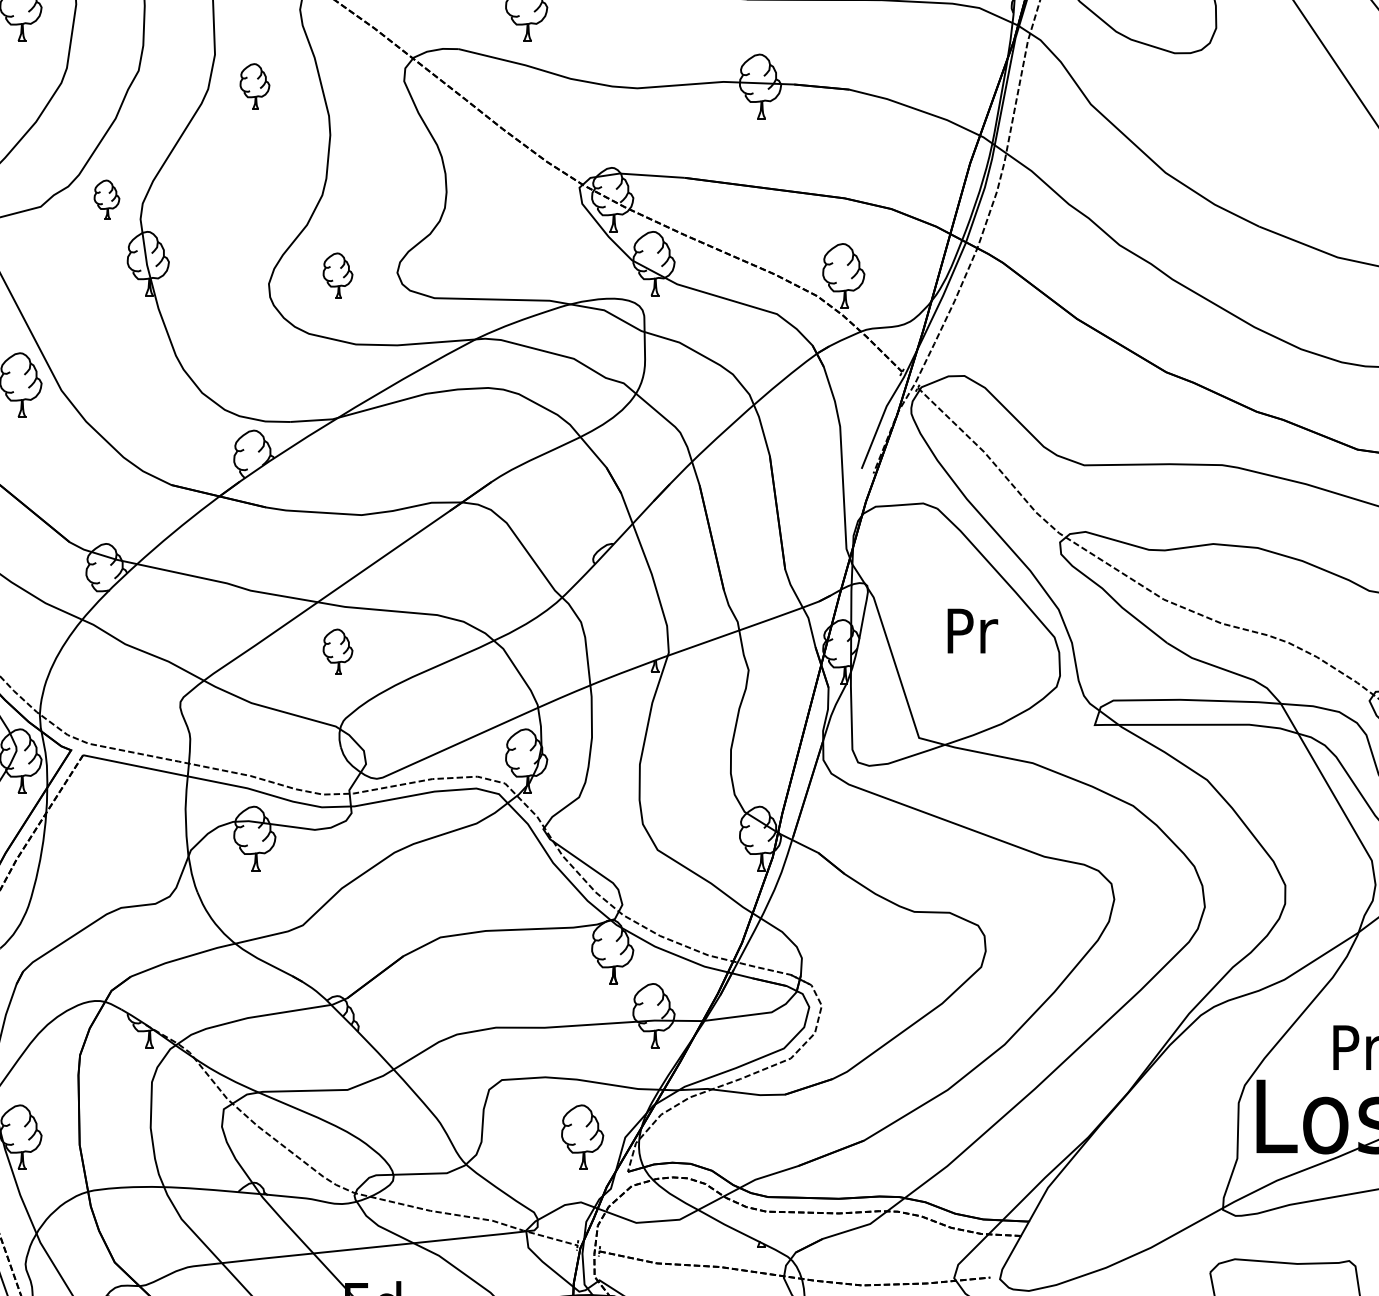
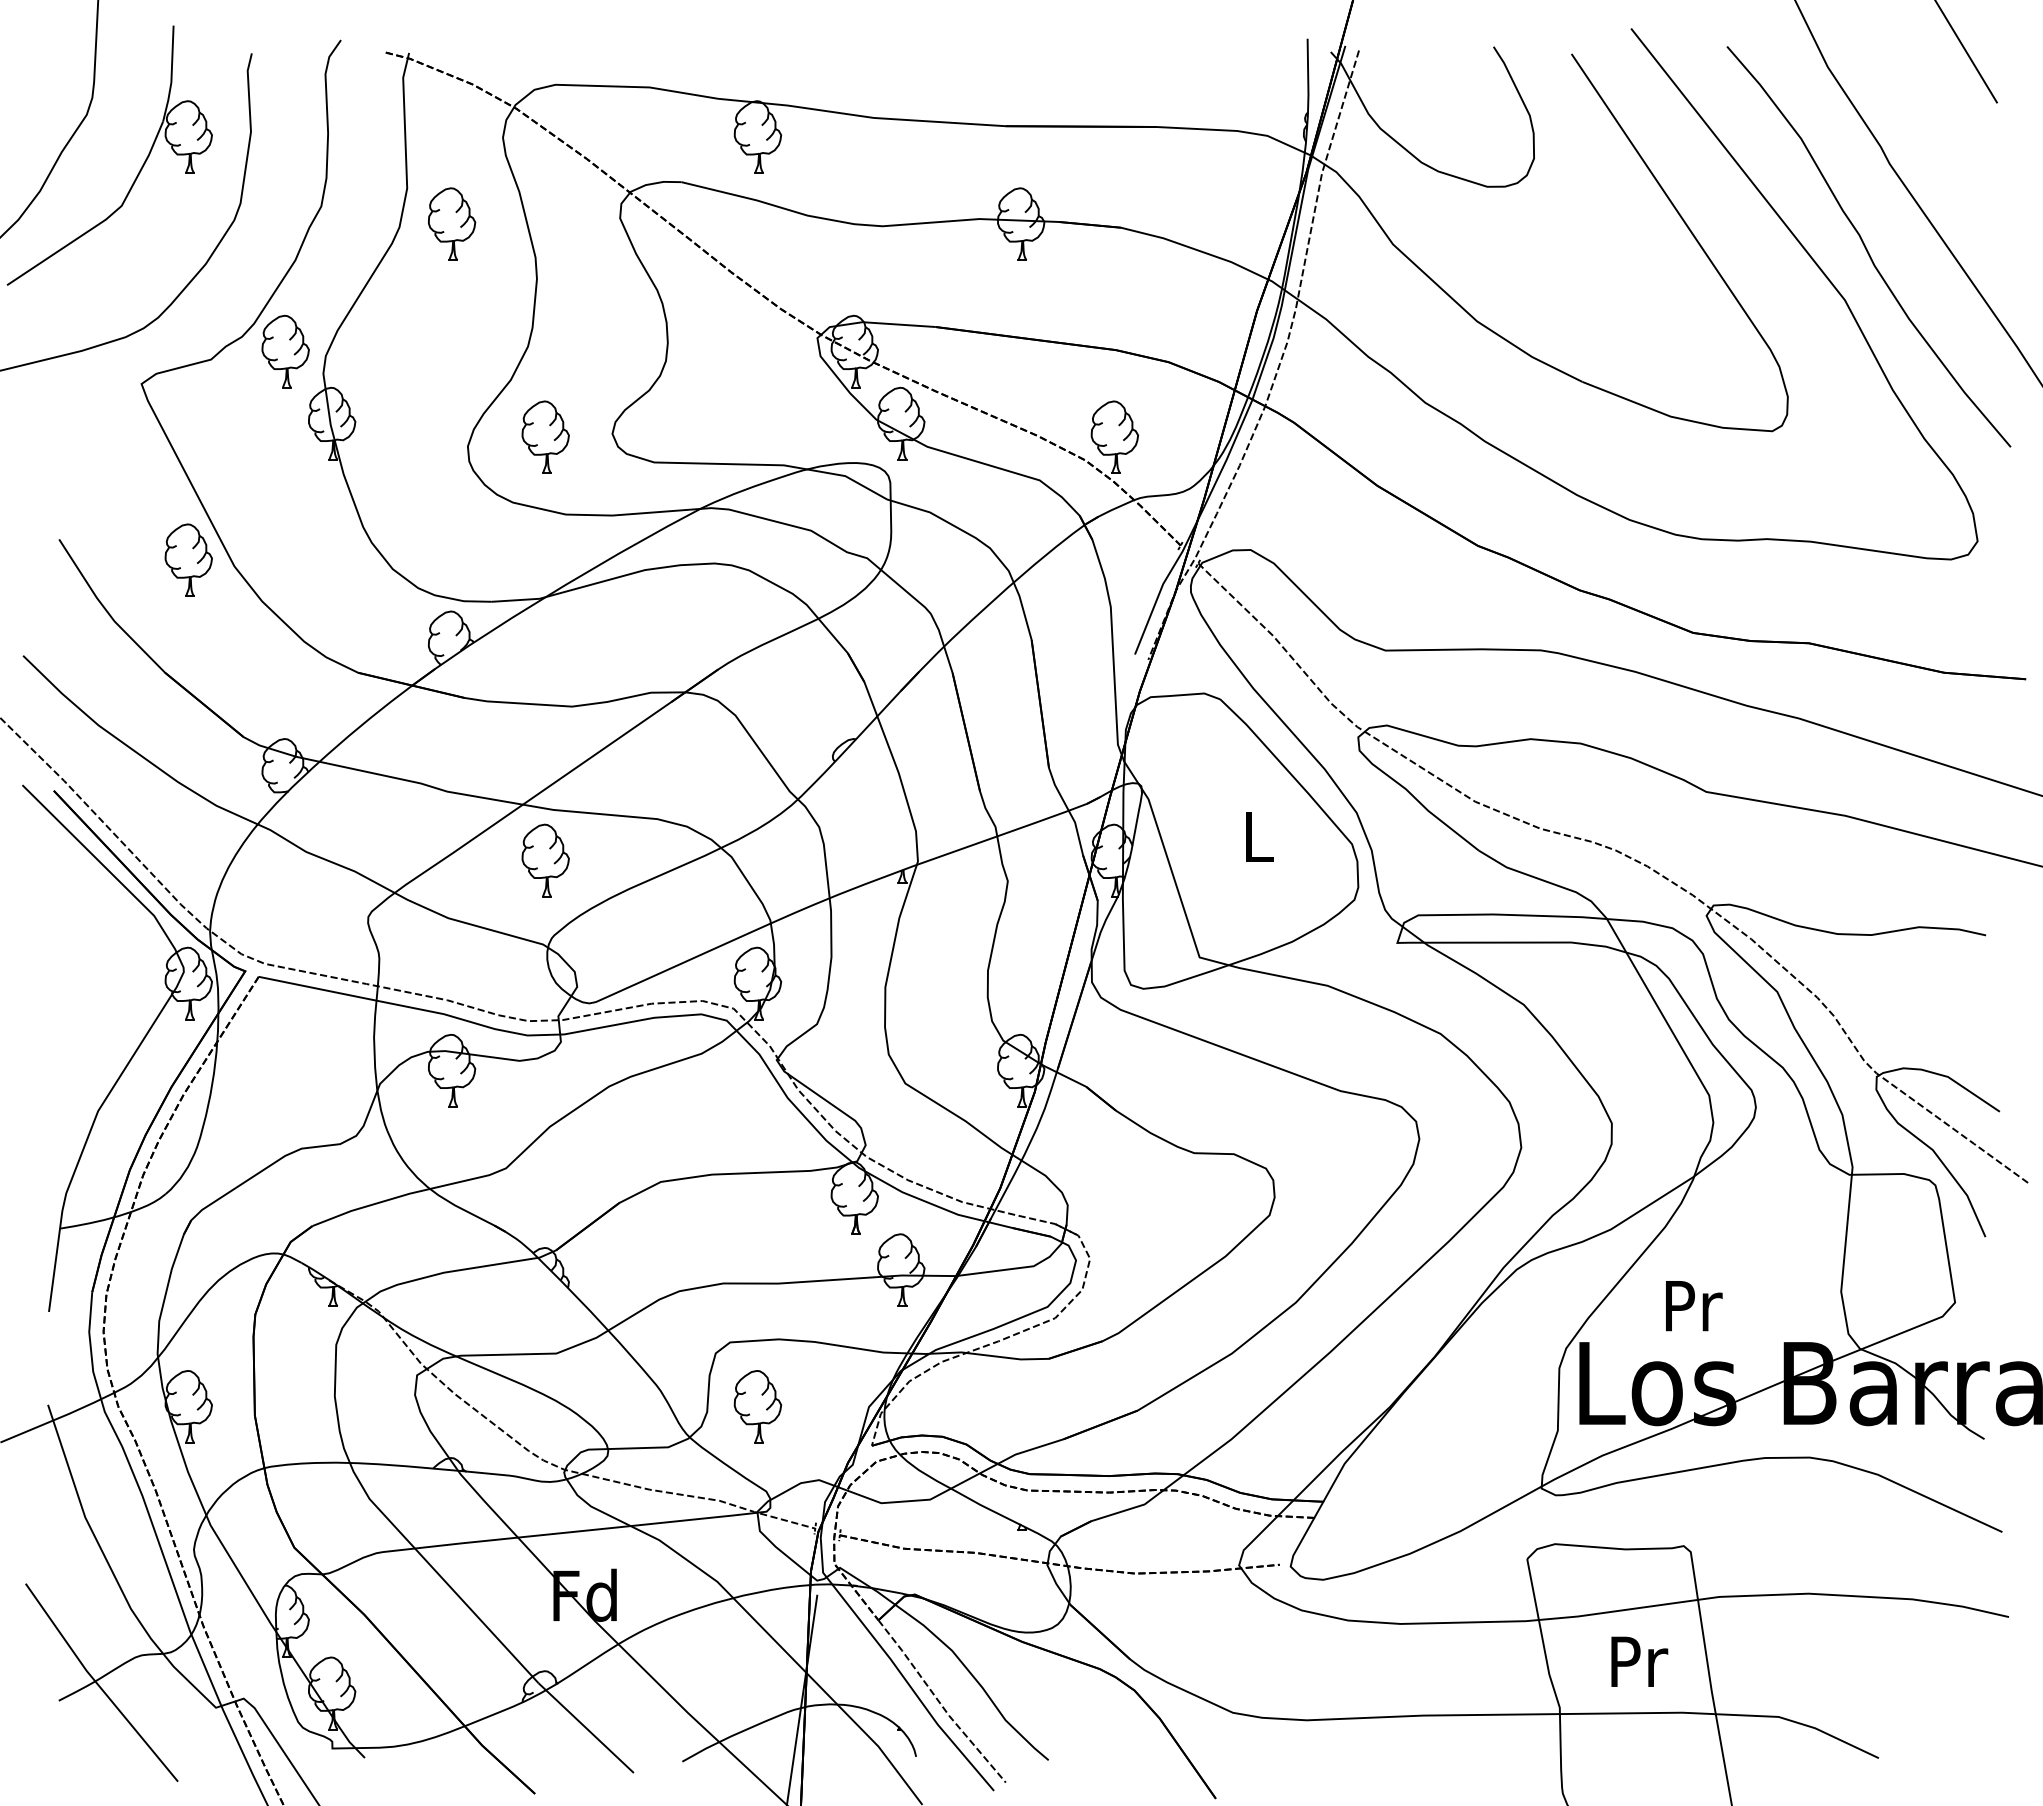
part: (255, 85) -> (452, 223), size x1.43
part: (106, 199) -> (285, 351), size x1.67
part: (337, 275) -> (545, 436), size x1.43
text: (972, 631) -> (1259, 837), Pr -> L
part: (337, 651) -> (545, 860), size x1.43
part: (582, 1136) -> (757, 1406), moved

